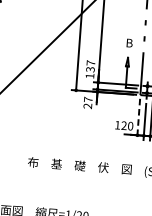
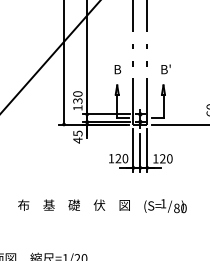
text: (90, 62) -> (77, 93), 137 -> 130
text: (87, 102) -> (77, 136), 27 -> 45
line: (138, 119) -> (133, 150), dashed -> solid

